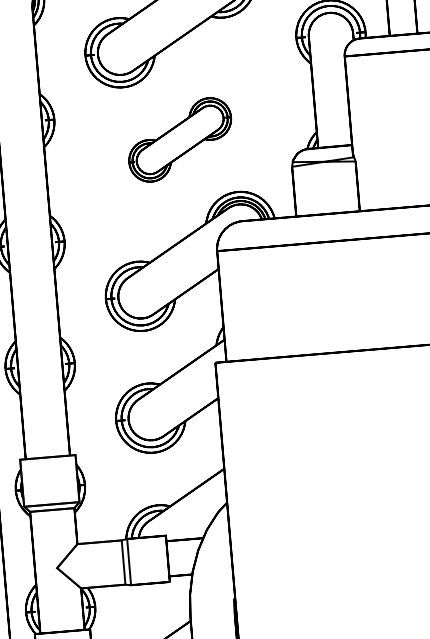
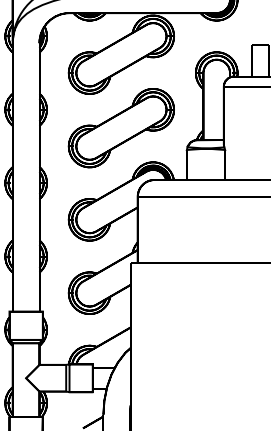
part: (178, 140) -> (120, 128), size x1.67

